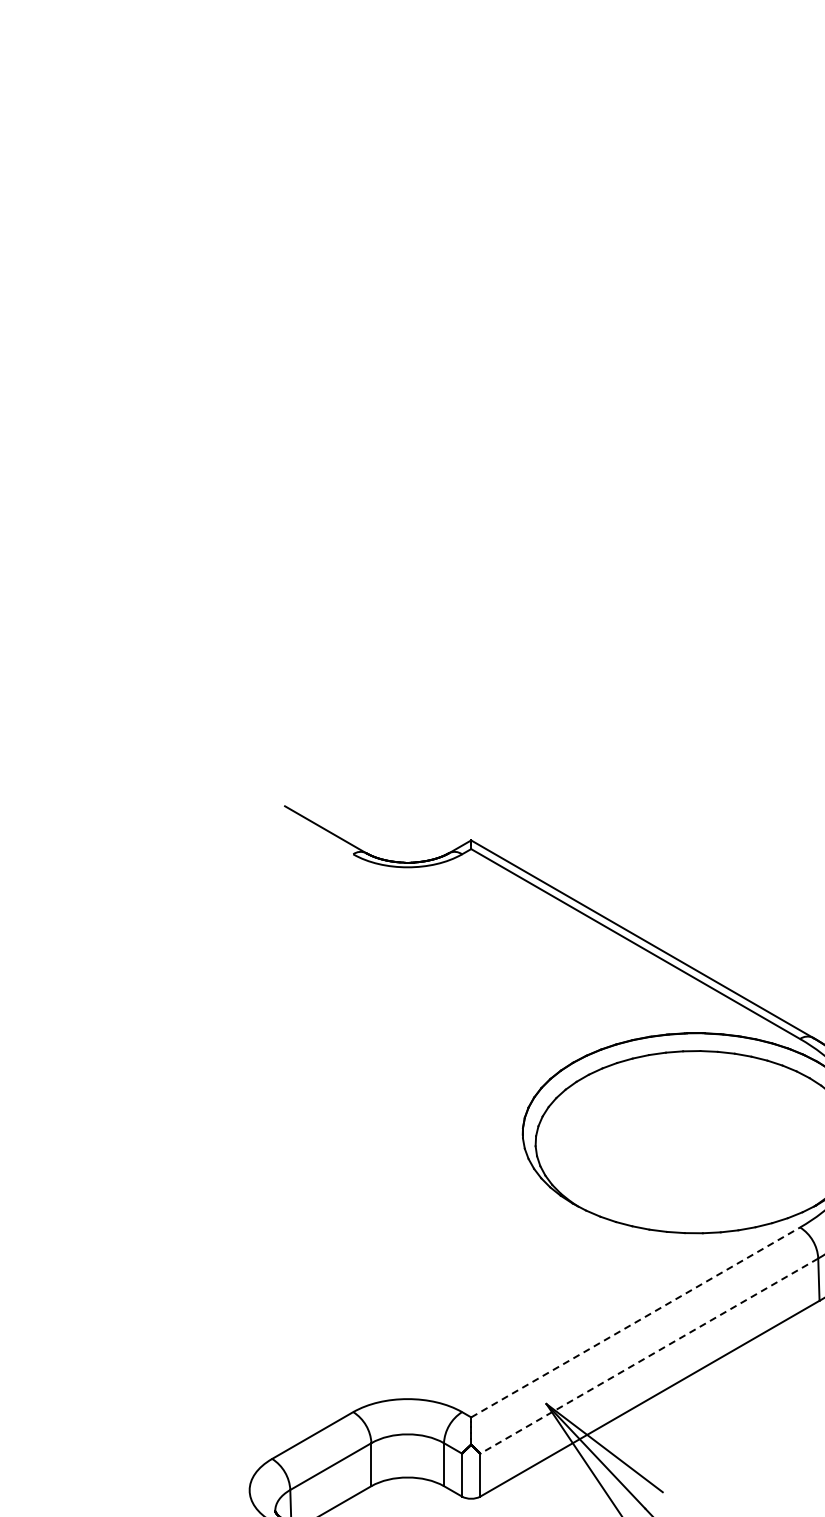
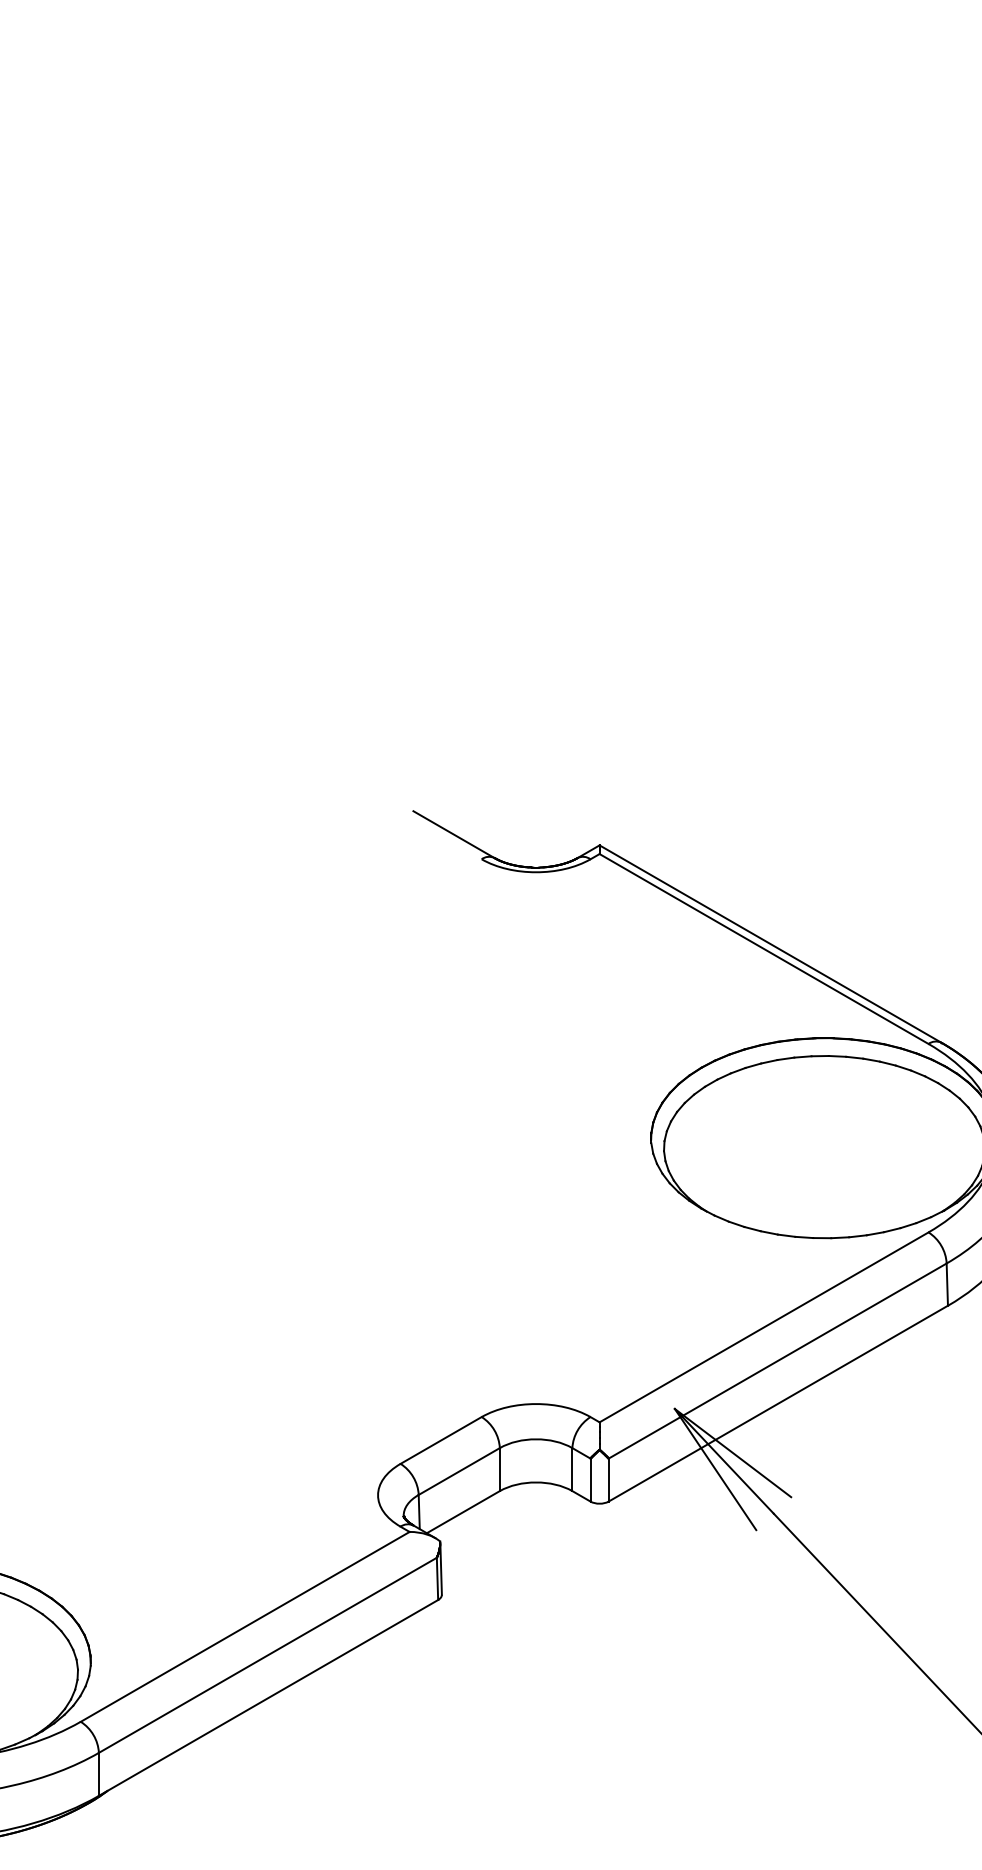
line: (636, 1322) -> (764, 1327), dashed -> solid
line: (649, 1356) -> (777, 1361), dashed -> solid

